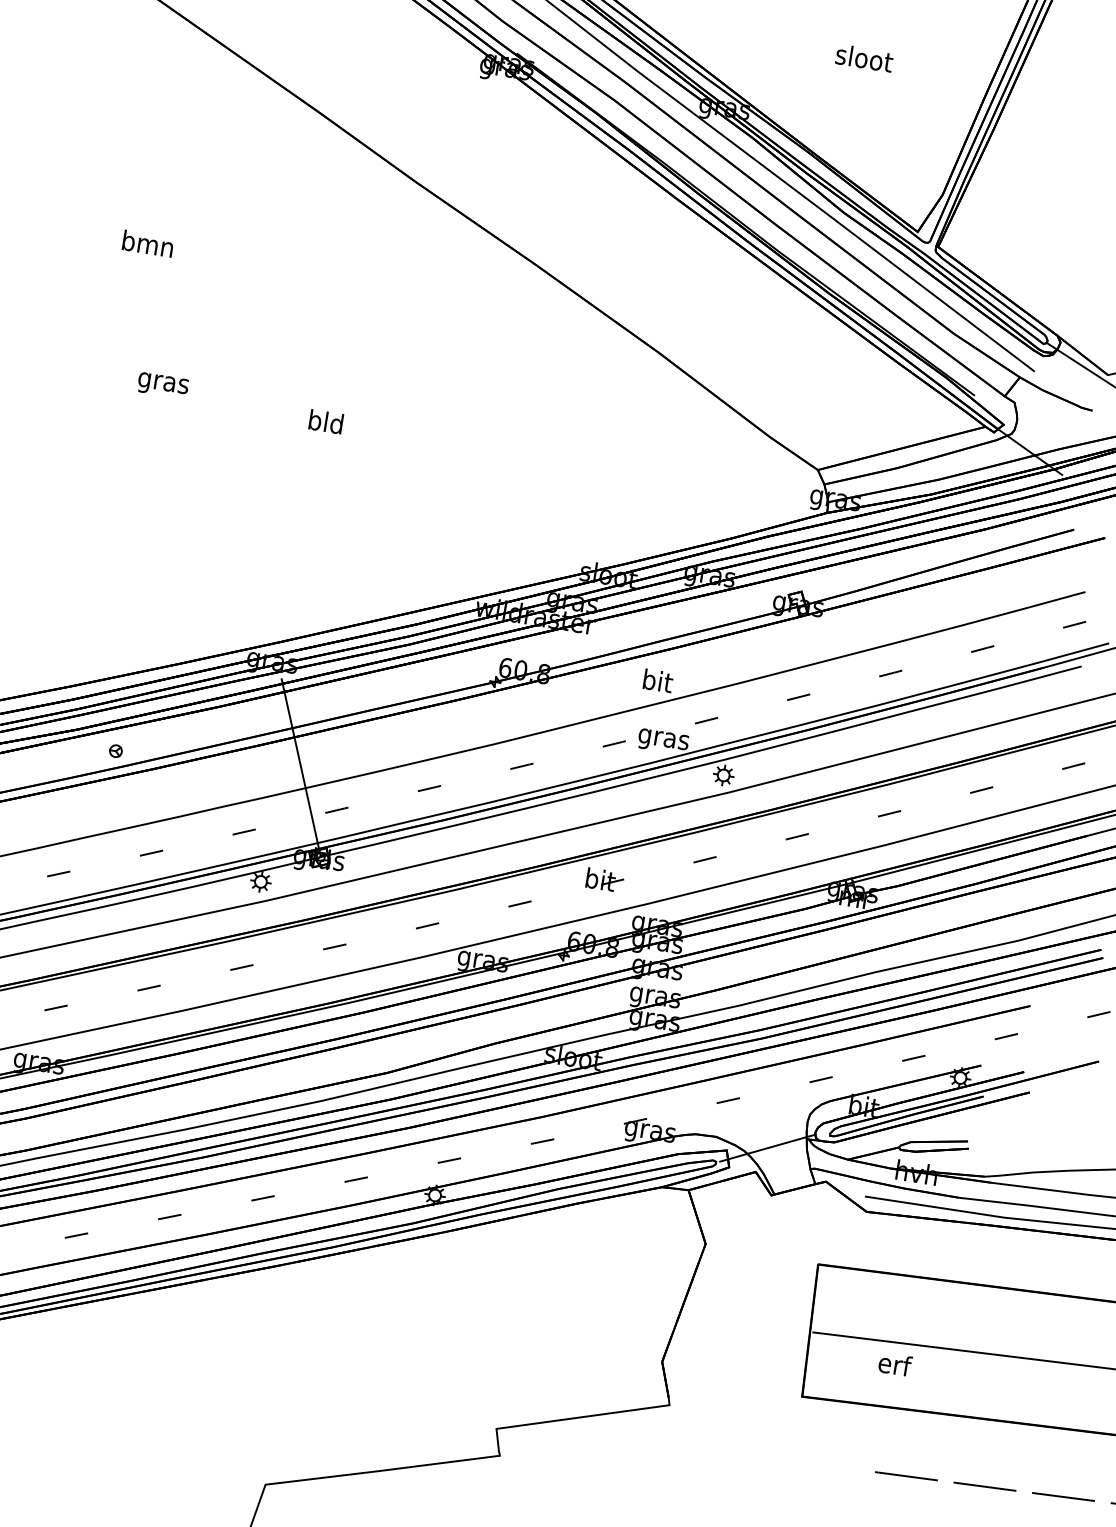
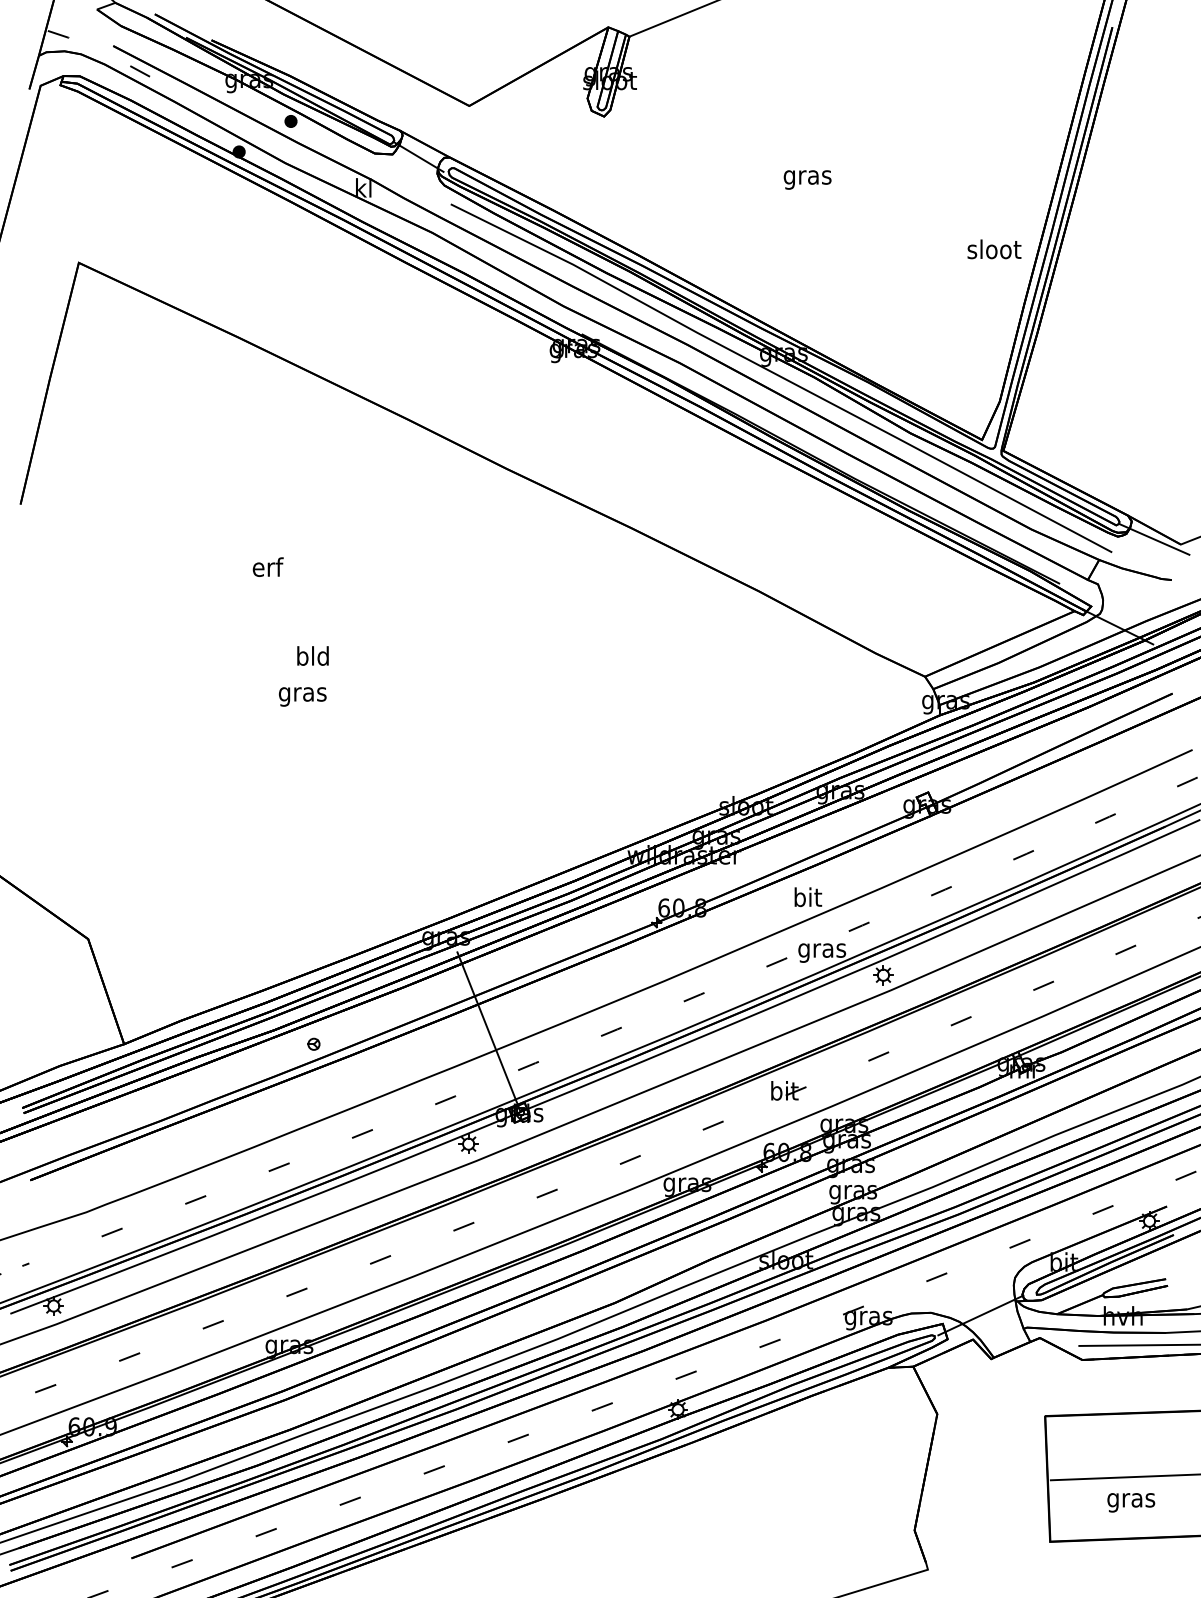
text: (864, 58) -> (994, 249), moved
text: (148, 243) -> (267, 566), bmn -> erf
text: (325, 421) -> (312, 655), moved
text: (894, 1367) -> (1131, 1500), erf -> gras

